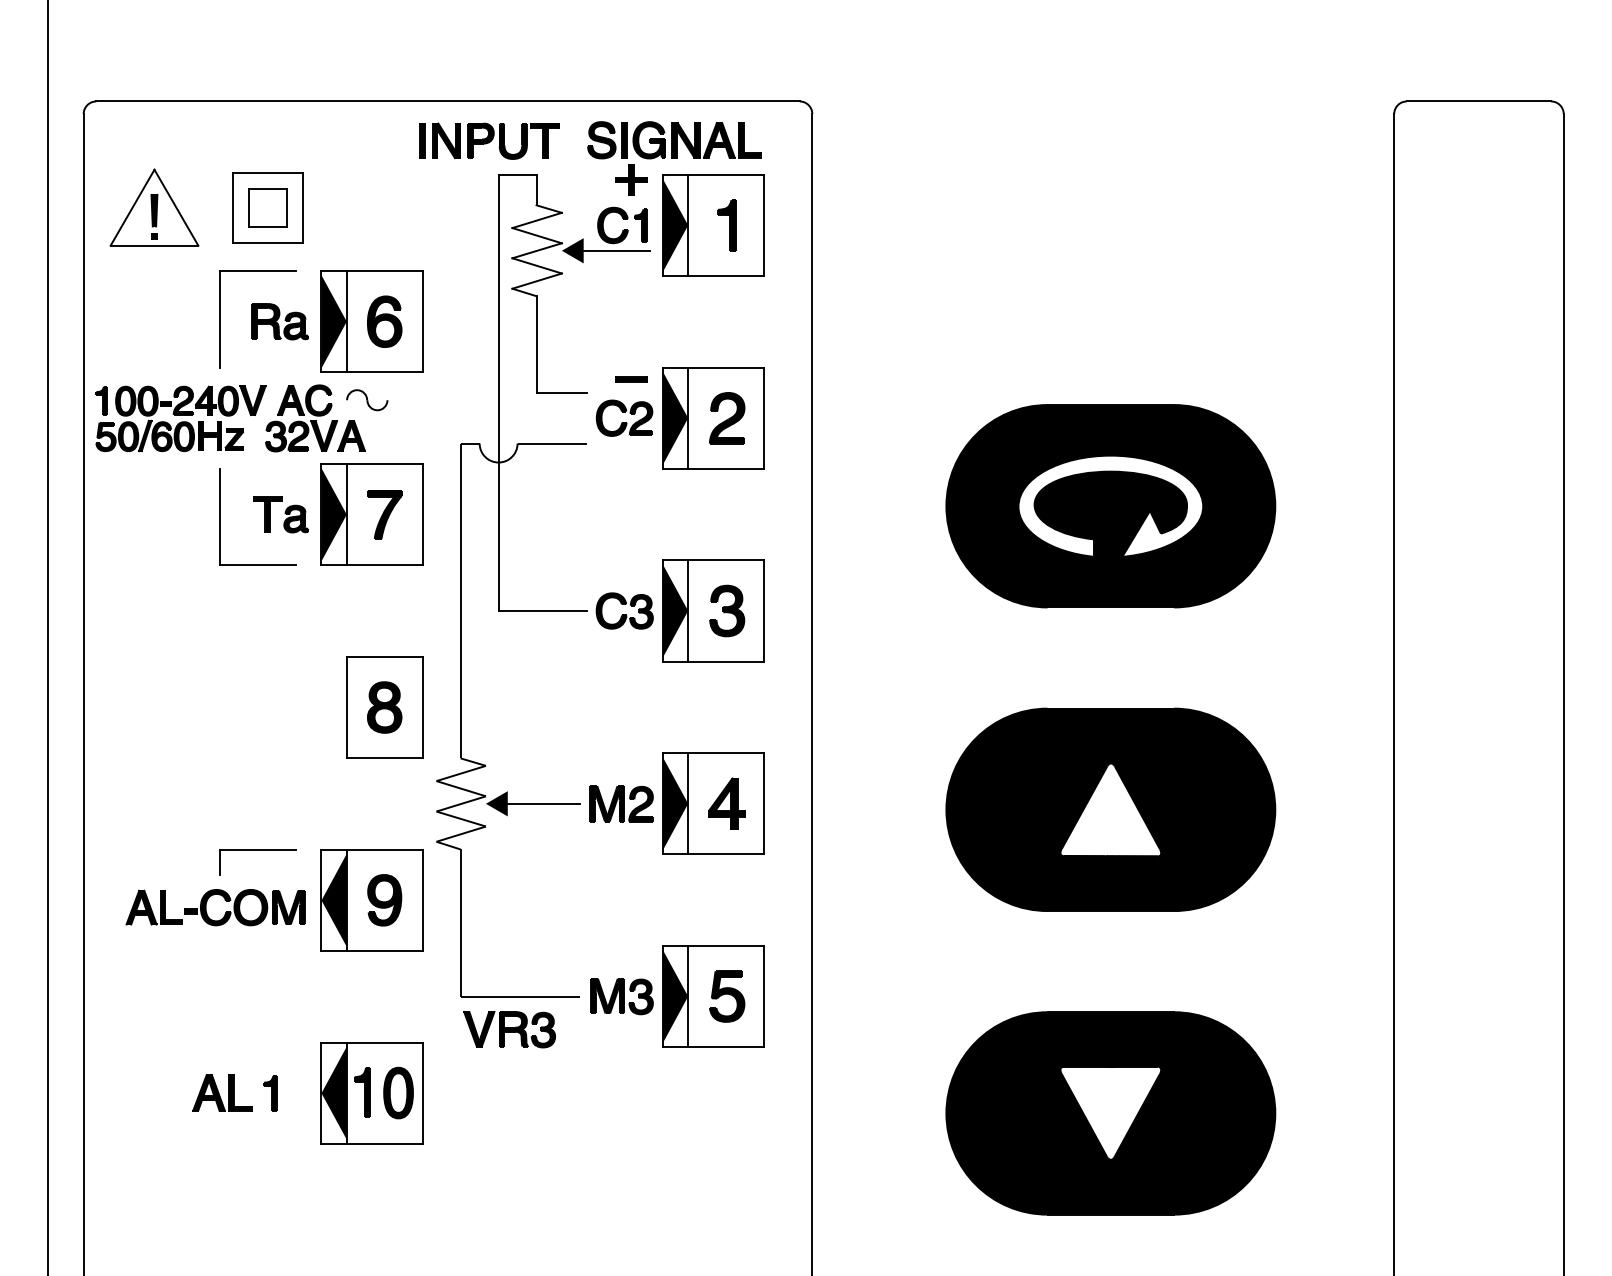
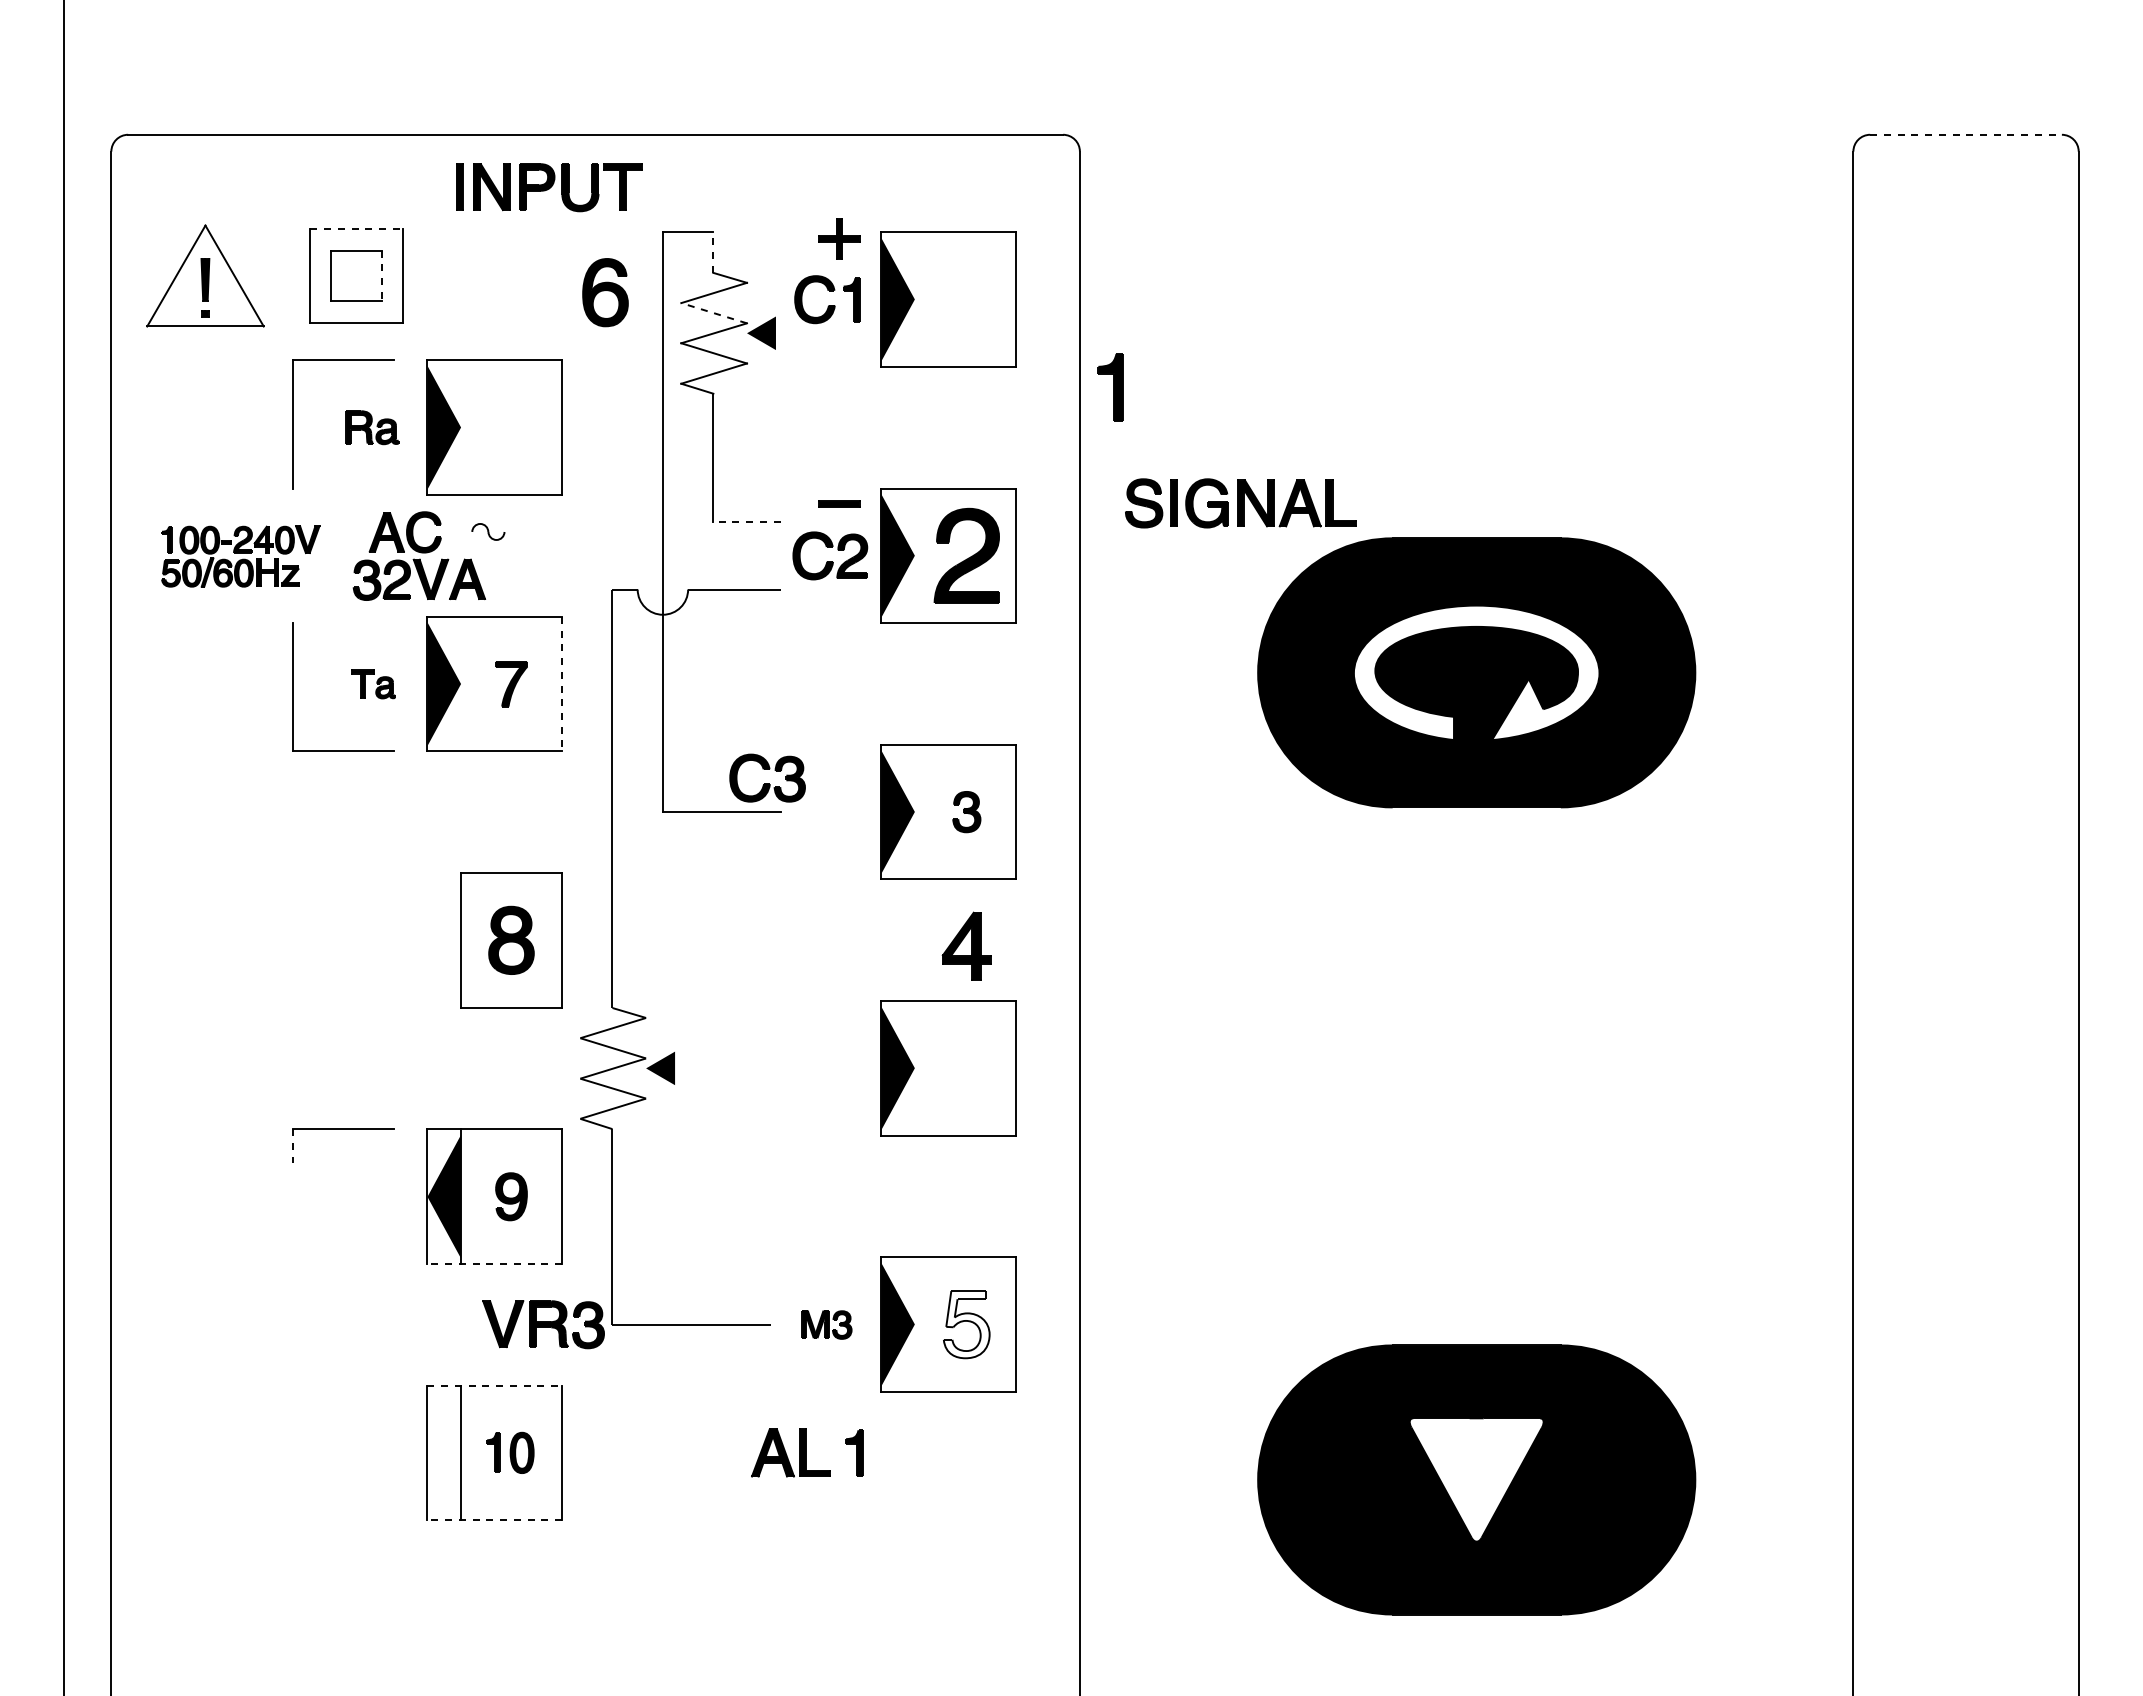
line: (1479, 101) -> (1966, 134), solid -> dashed
part: (674, 140) -> (1240, 503), moved
part: (490, 141) -> (549, 187), moved
line: (268, 172) -> (357, 229), solid -> dashed
line: (536, 190) -> (713, 252), solid -> dashed
line: (287, 208) -> (382, 276), solid -> dashed
line: (687, 225) -> (914, 299), removed
part: (727, 225) -> (1110, 387), moved
line: (536, 235) -> (713, 313), solid -> dashed
line: (616, 250) -> (819, 333), removed
part: (280, 321) -> (372, 427), size x0.7
line: (347, 321) -> (461, 427), removed
part: (384, 321) -> (605, 292), moved
line: (562, 393) -> (747, 522), solid -> dashed
part: (367, 399) -> (488, 531), size x0.6
line: (687, 417) -> (914, 555), removed
part: (727, 417) -> (966, 555), size x1.4
part: (180, 418) -> (240, 556), size x0.7
part: (280, 514) -> (373, 684), size x0.6
line: (347, 514) -> (461, 683), removed
part: (384, 514) -> (511, 683), size x0.7
line: (423, 514) -> (562, 684), solid -> dashed
part: (624, 610) -> (767, 777), moved
line: (687, 610) -> (914, 811), removed
part: (727, 610) -> (966, 811), size x0.6
line: (543, 803) -> (722, 1068), removed
part: (621, 803) -> (826, 1068), removed
line: (687, 803) -> (914, 1068), removed
part: (727, 803) -> (966, 945), moved
part: (1110, 809) -> (1476, 1076), removed
line: (219, 862) -> (292, 1146), solid -> dashed
part: (384, 900) -> (511, 1196), size x0.7
part: (206, 907) -> (274, 1206), removed
line: (371, 950) -> (494, 1263), solid -> dashed
part: (621, 996) -> (826, 1324), size x0.6
line: (687, 996) -> (914, 1324), removed
fill: (727, 996) -> (966, 1324), removed
part: (509, 1029) -> (543, 1324), moved
line: (372, 1042) -> (495, 1385), solid -> dashed
part: (235, 1092) -> (807, 1452), moved
fill: (334, 1092) -> (444, 1452), removed
part: (383, 1092) -> (510, 1452), size x0.6
line: (371, 1143) -> (494, 1520), solid -> dashed

